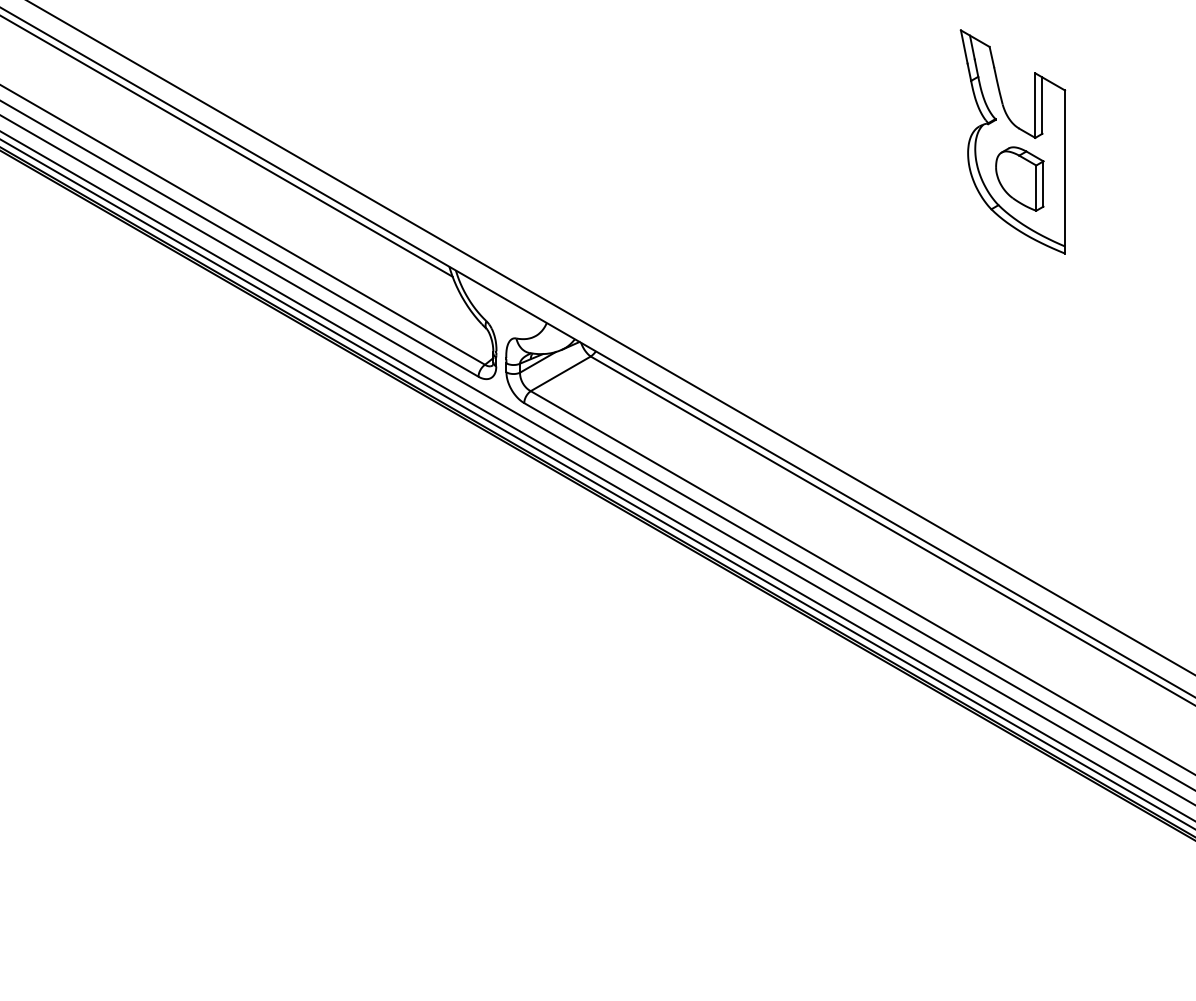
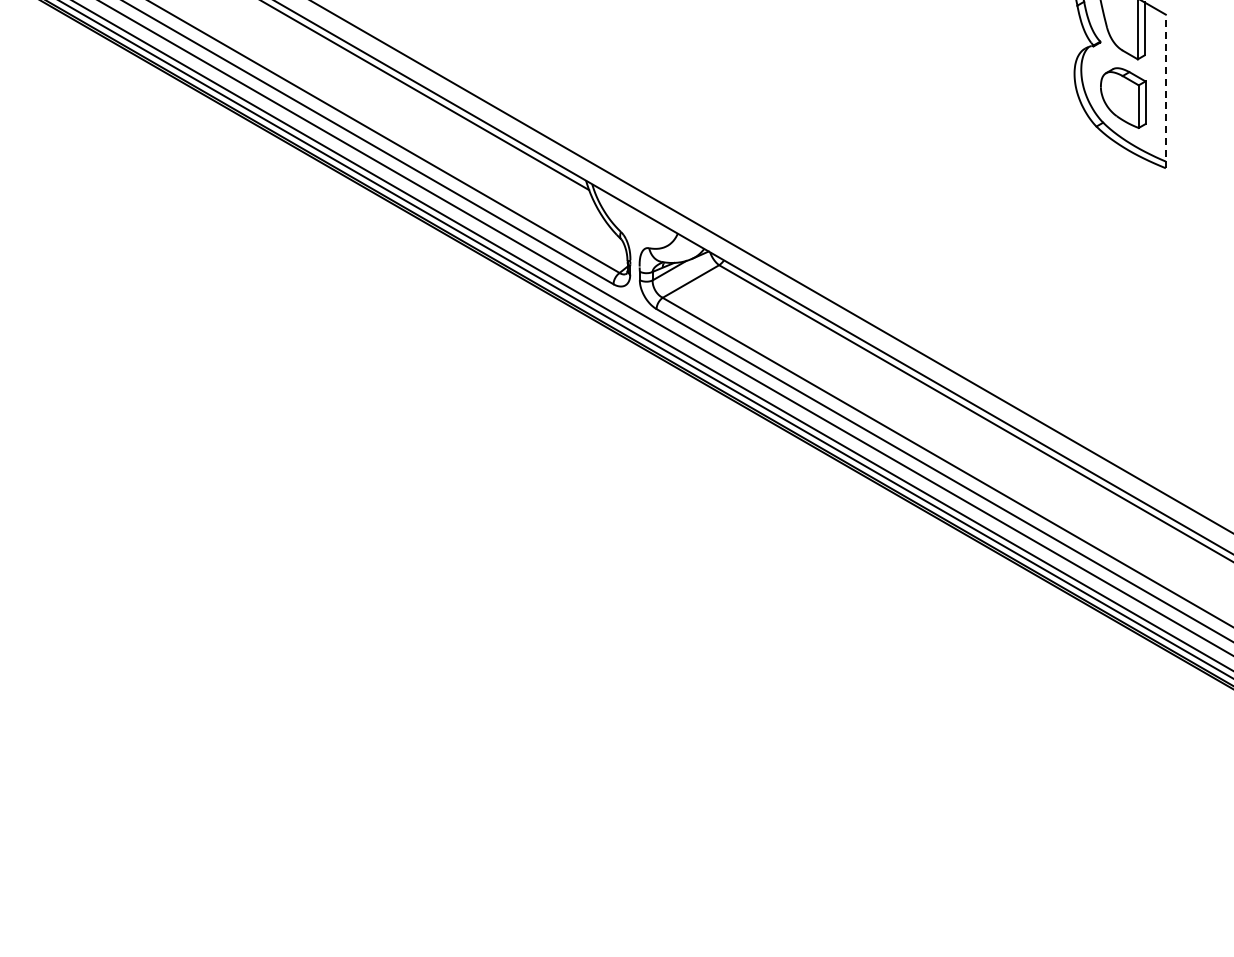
line: (1064, 172) -> (1165, 91), solid -> dashed

